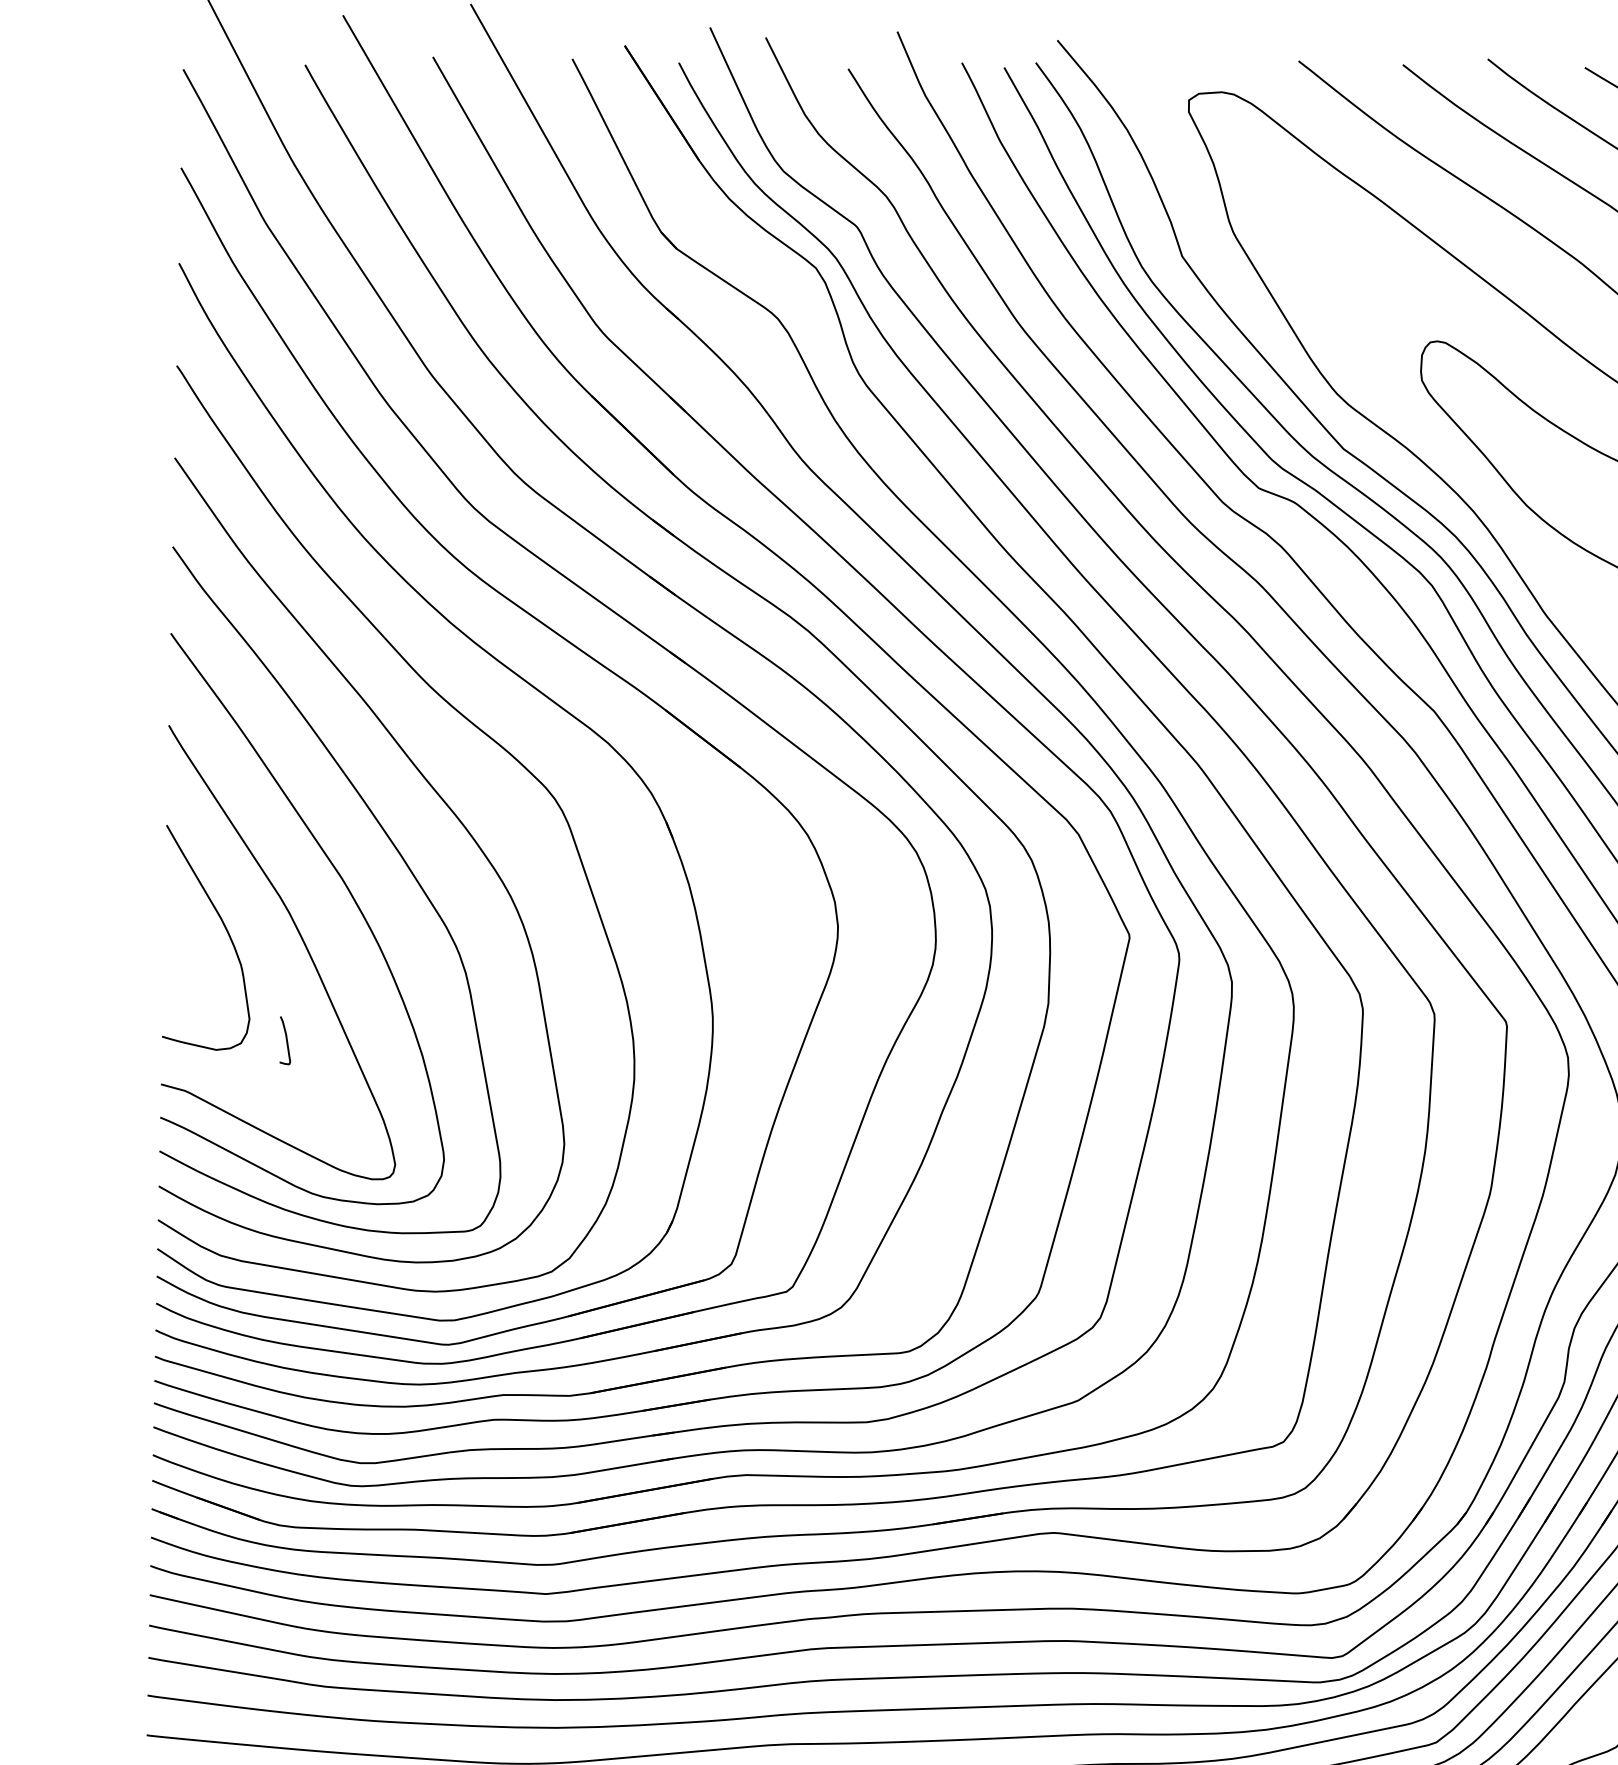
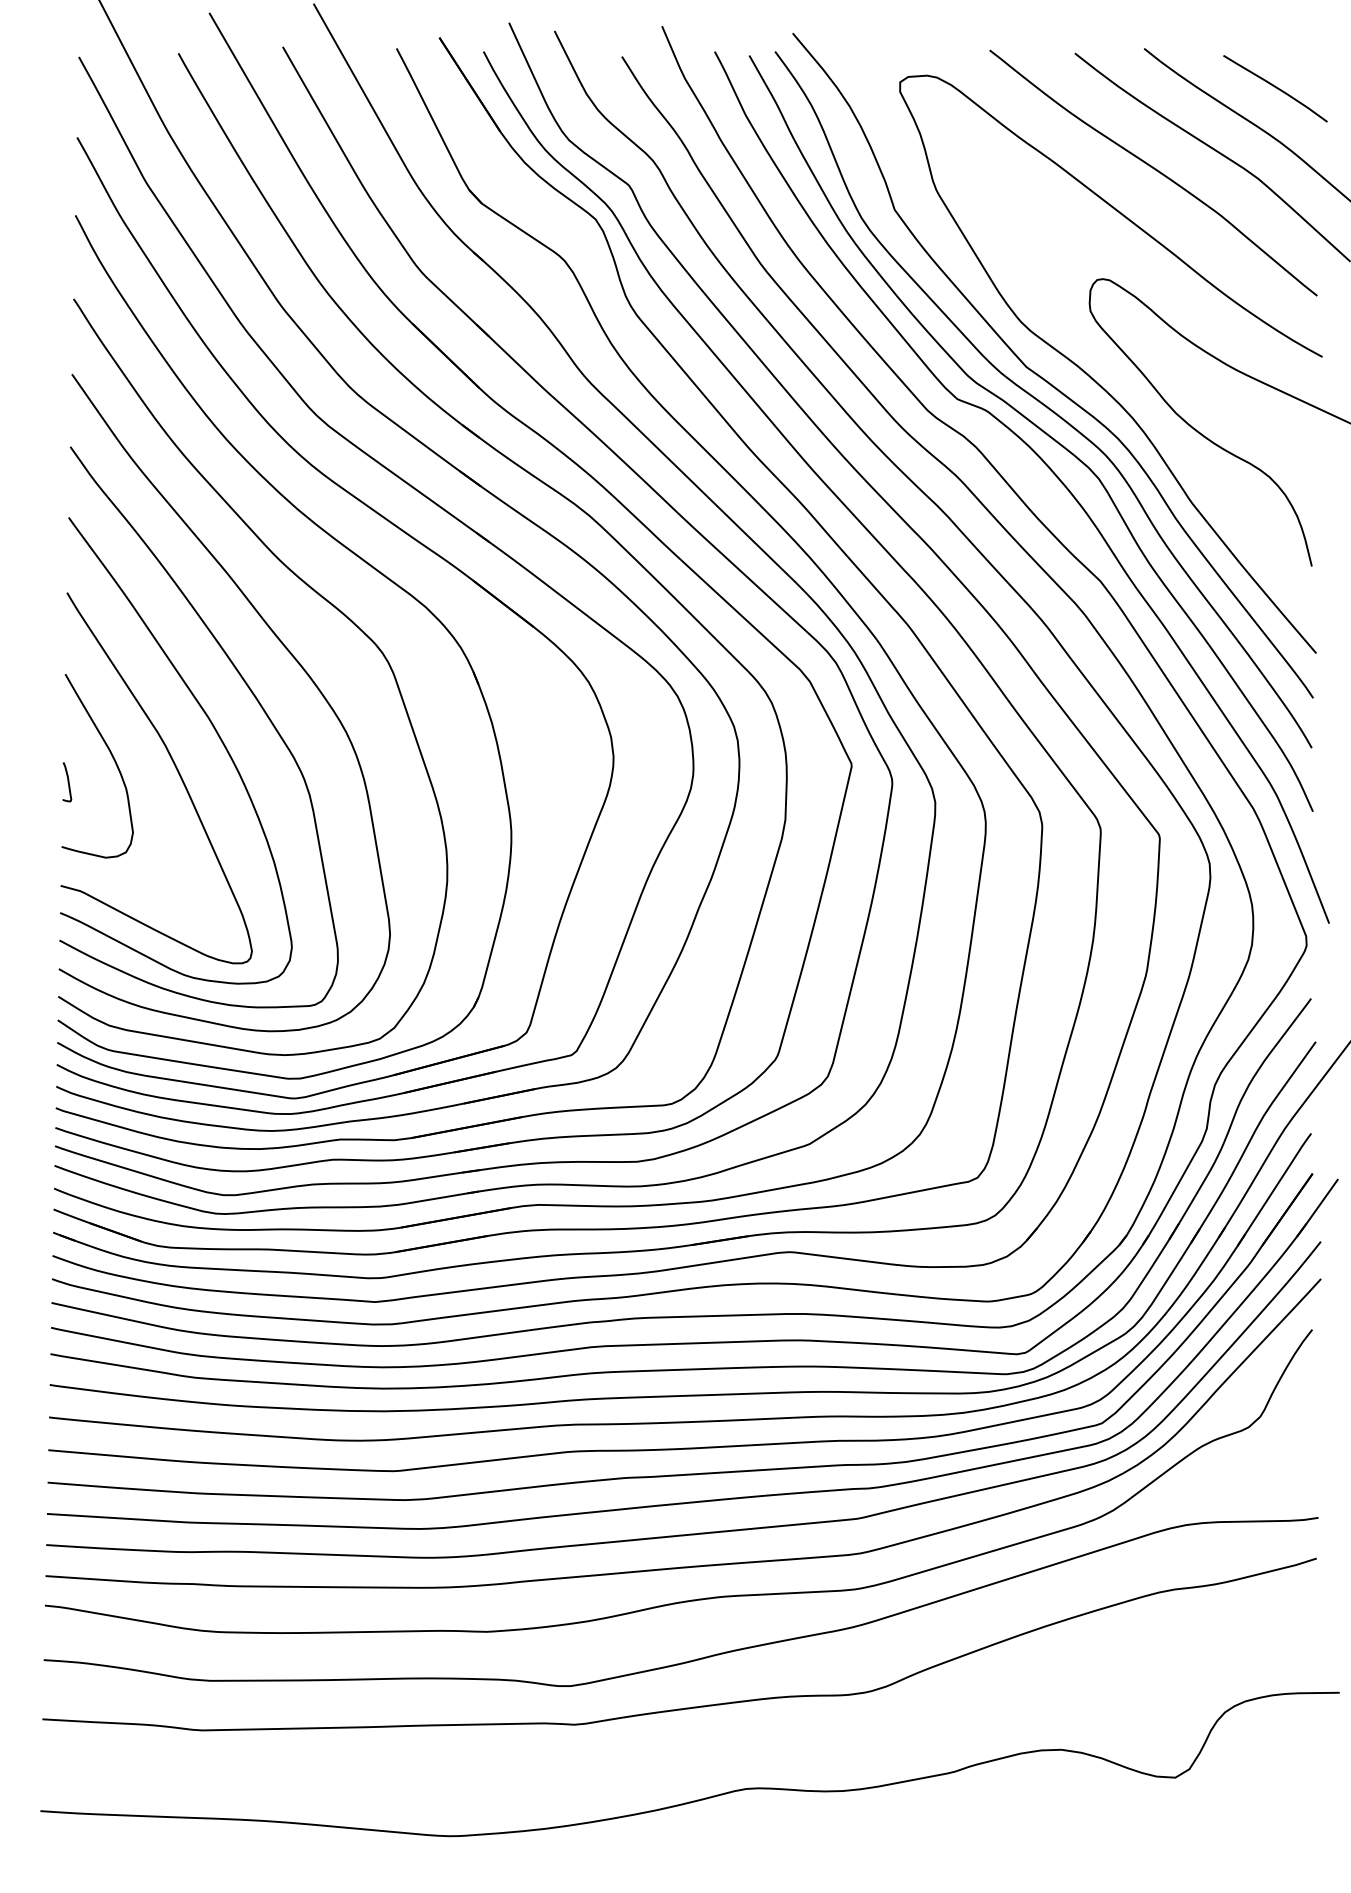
curve: (285, 1041) -> (67, 782), moved

